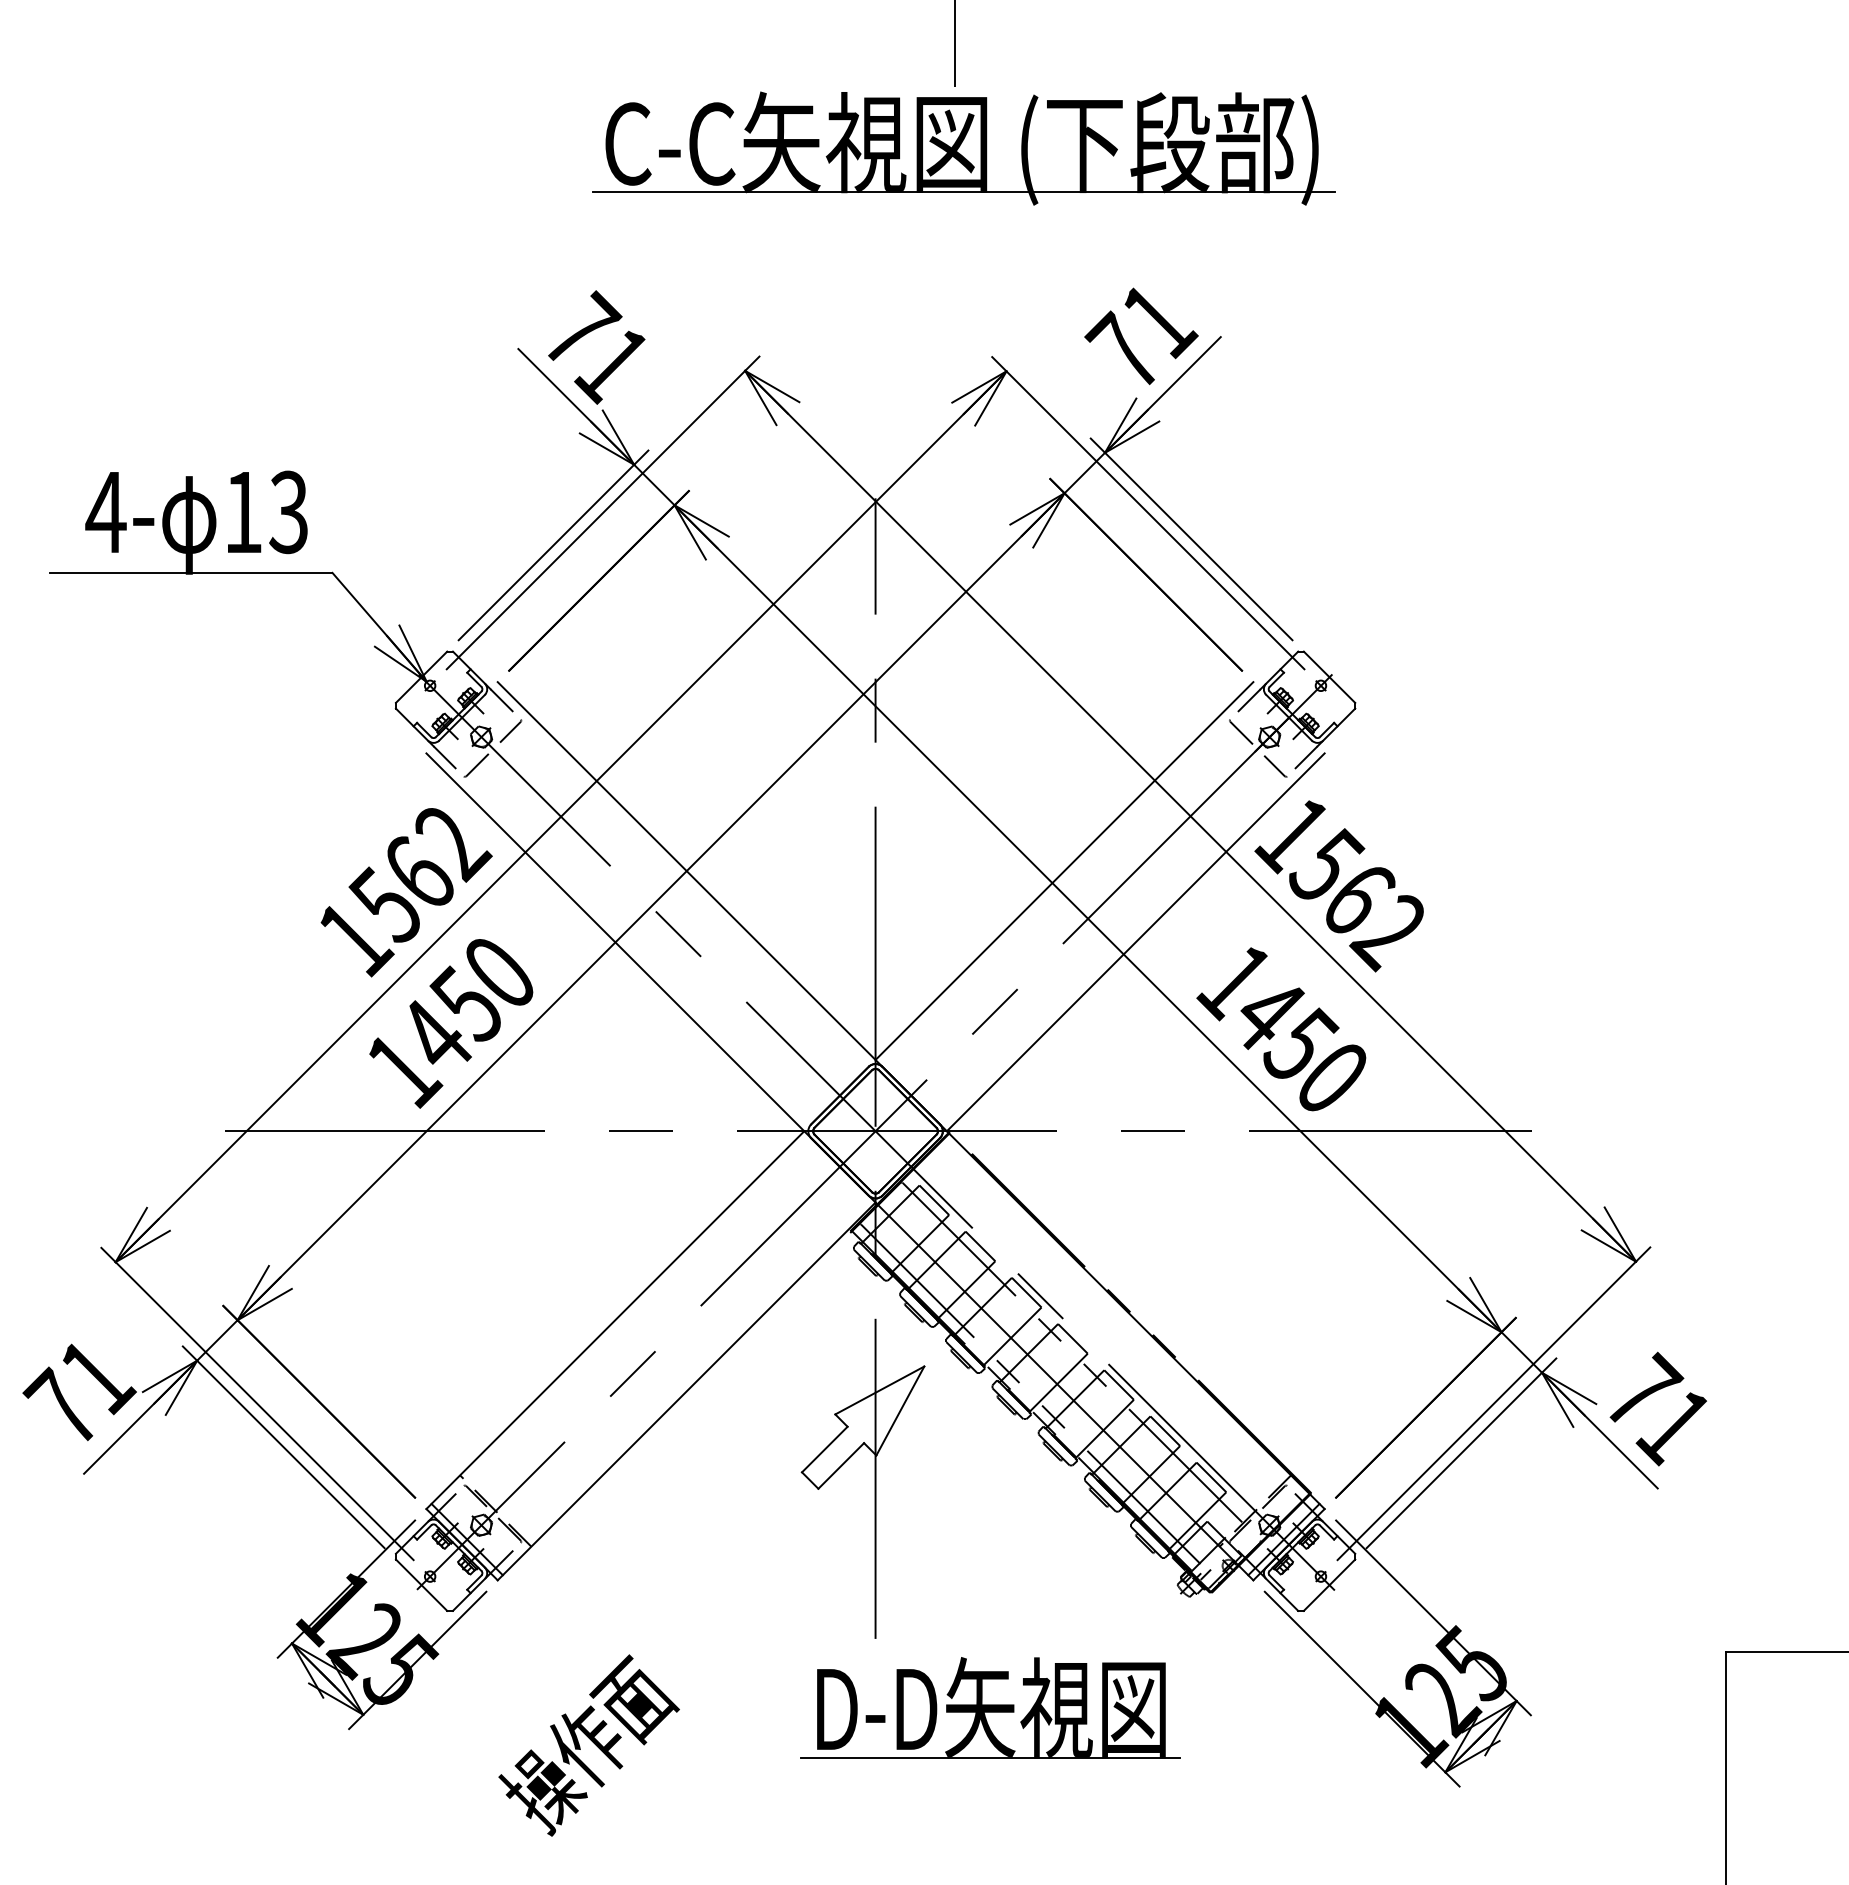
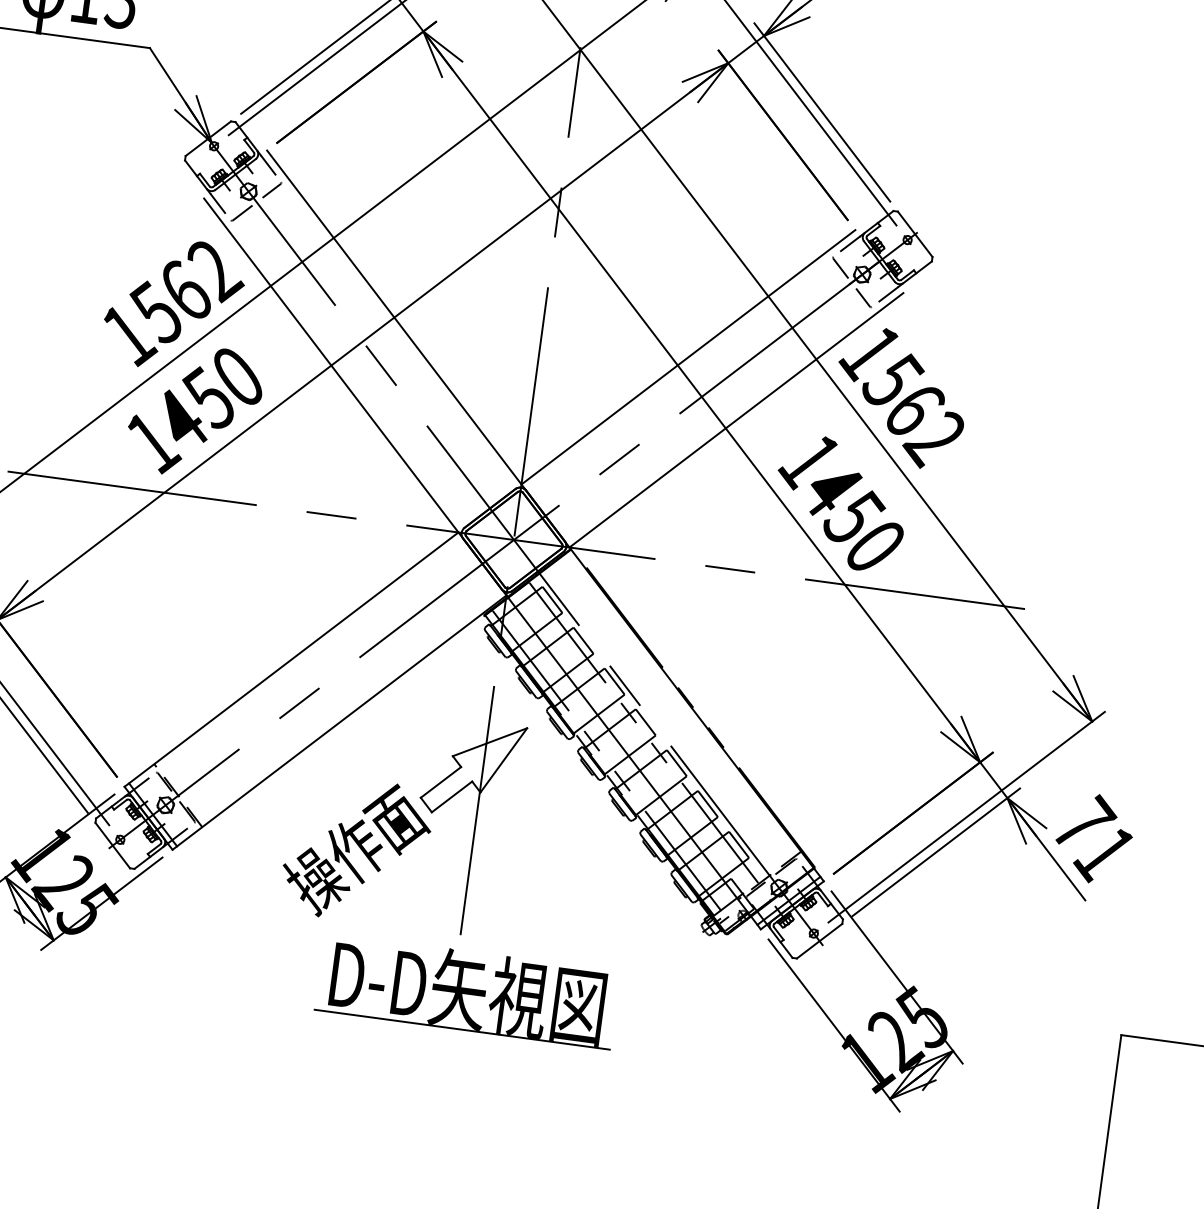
part: (990, 1707) -> (467, 990), moved
text: (588, 1745) -> (356, 850), moved

